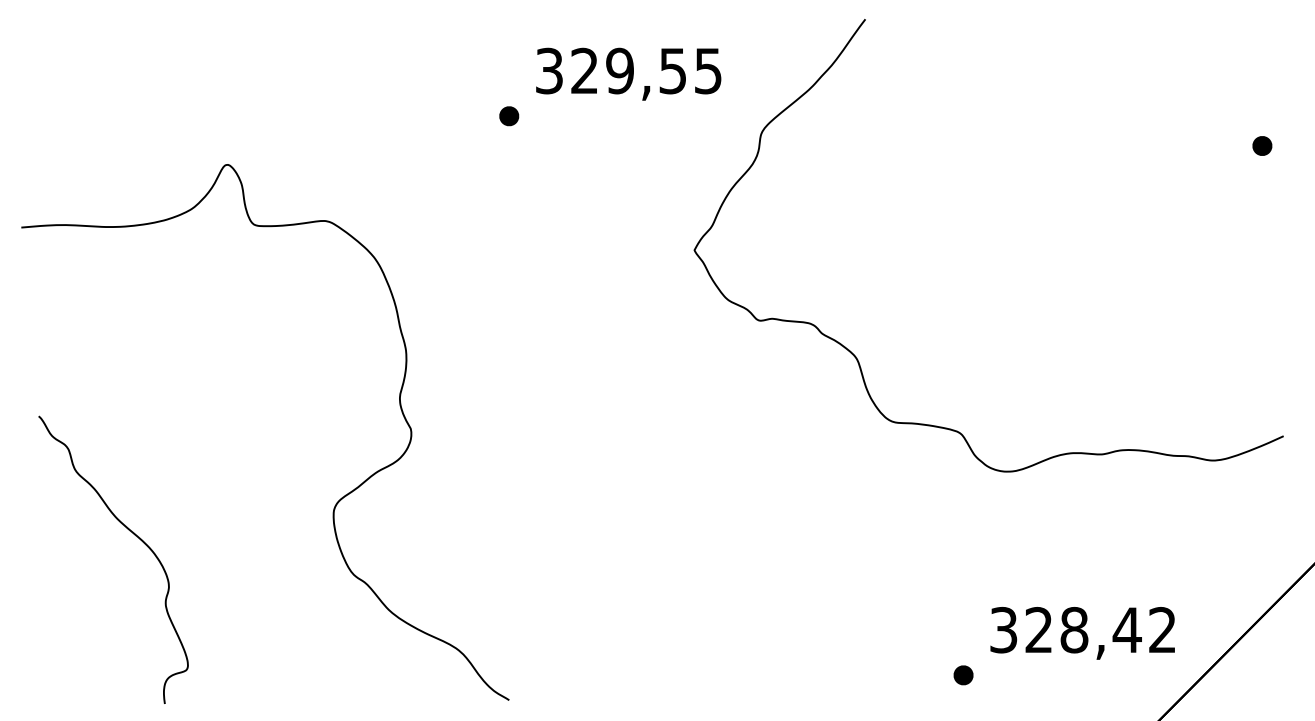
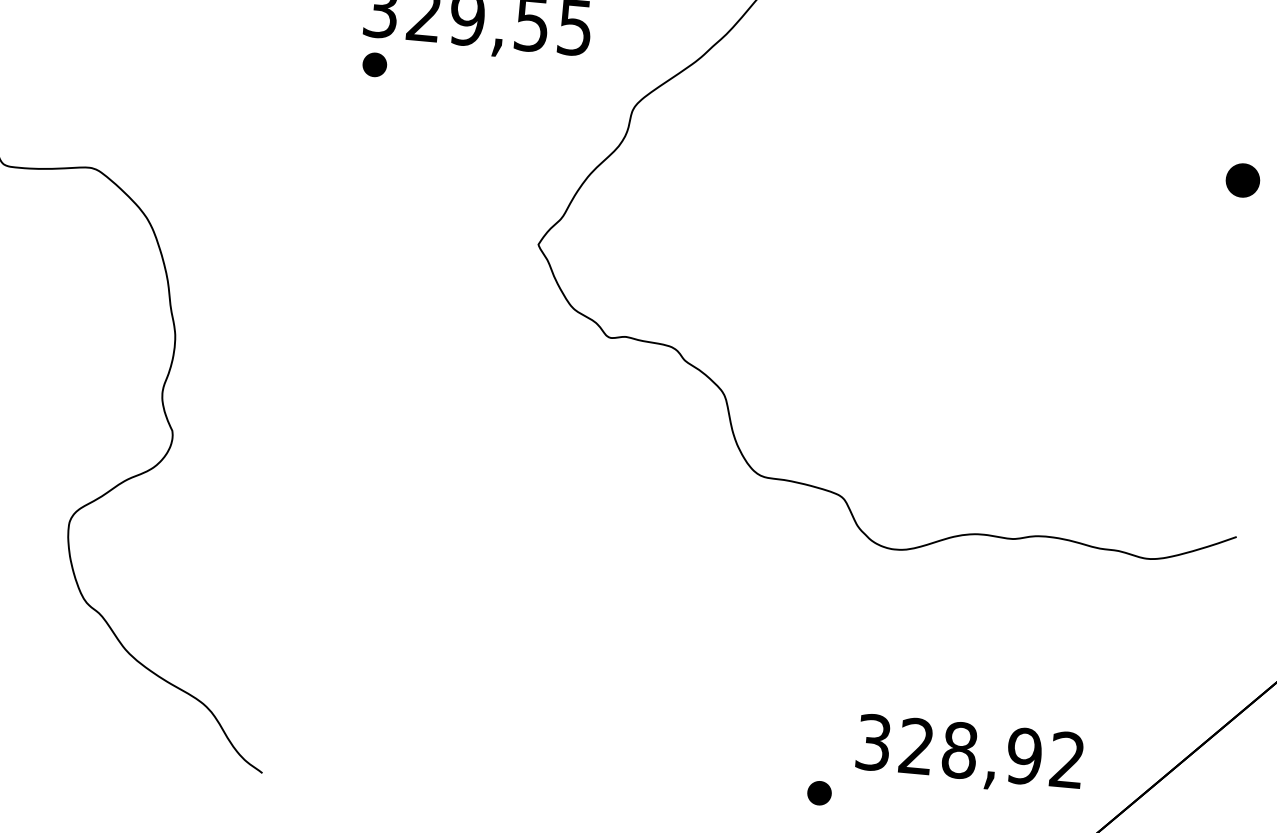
part: (509, 116) -> (375, 65), moved
part: (1262, 145) -> (1243, 179), size x1.4
text: (1126, 629) -> (1023, 755), 328,42 -> 328,92

